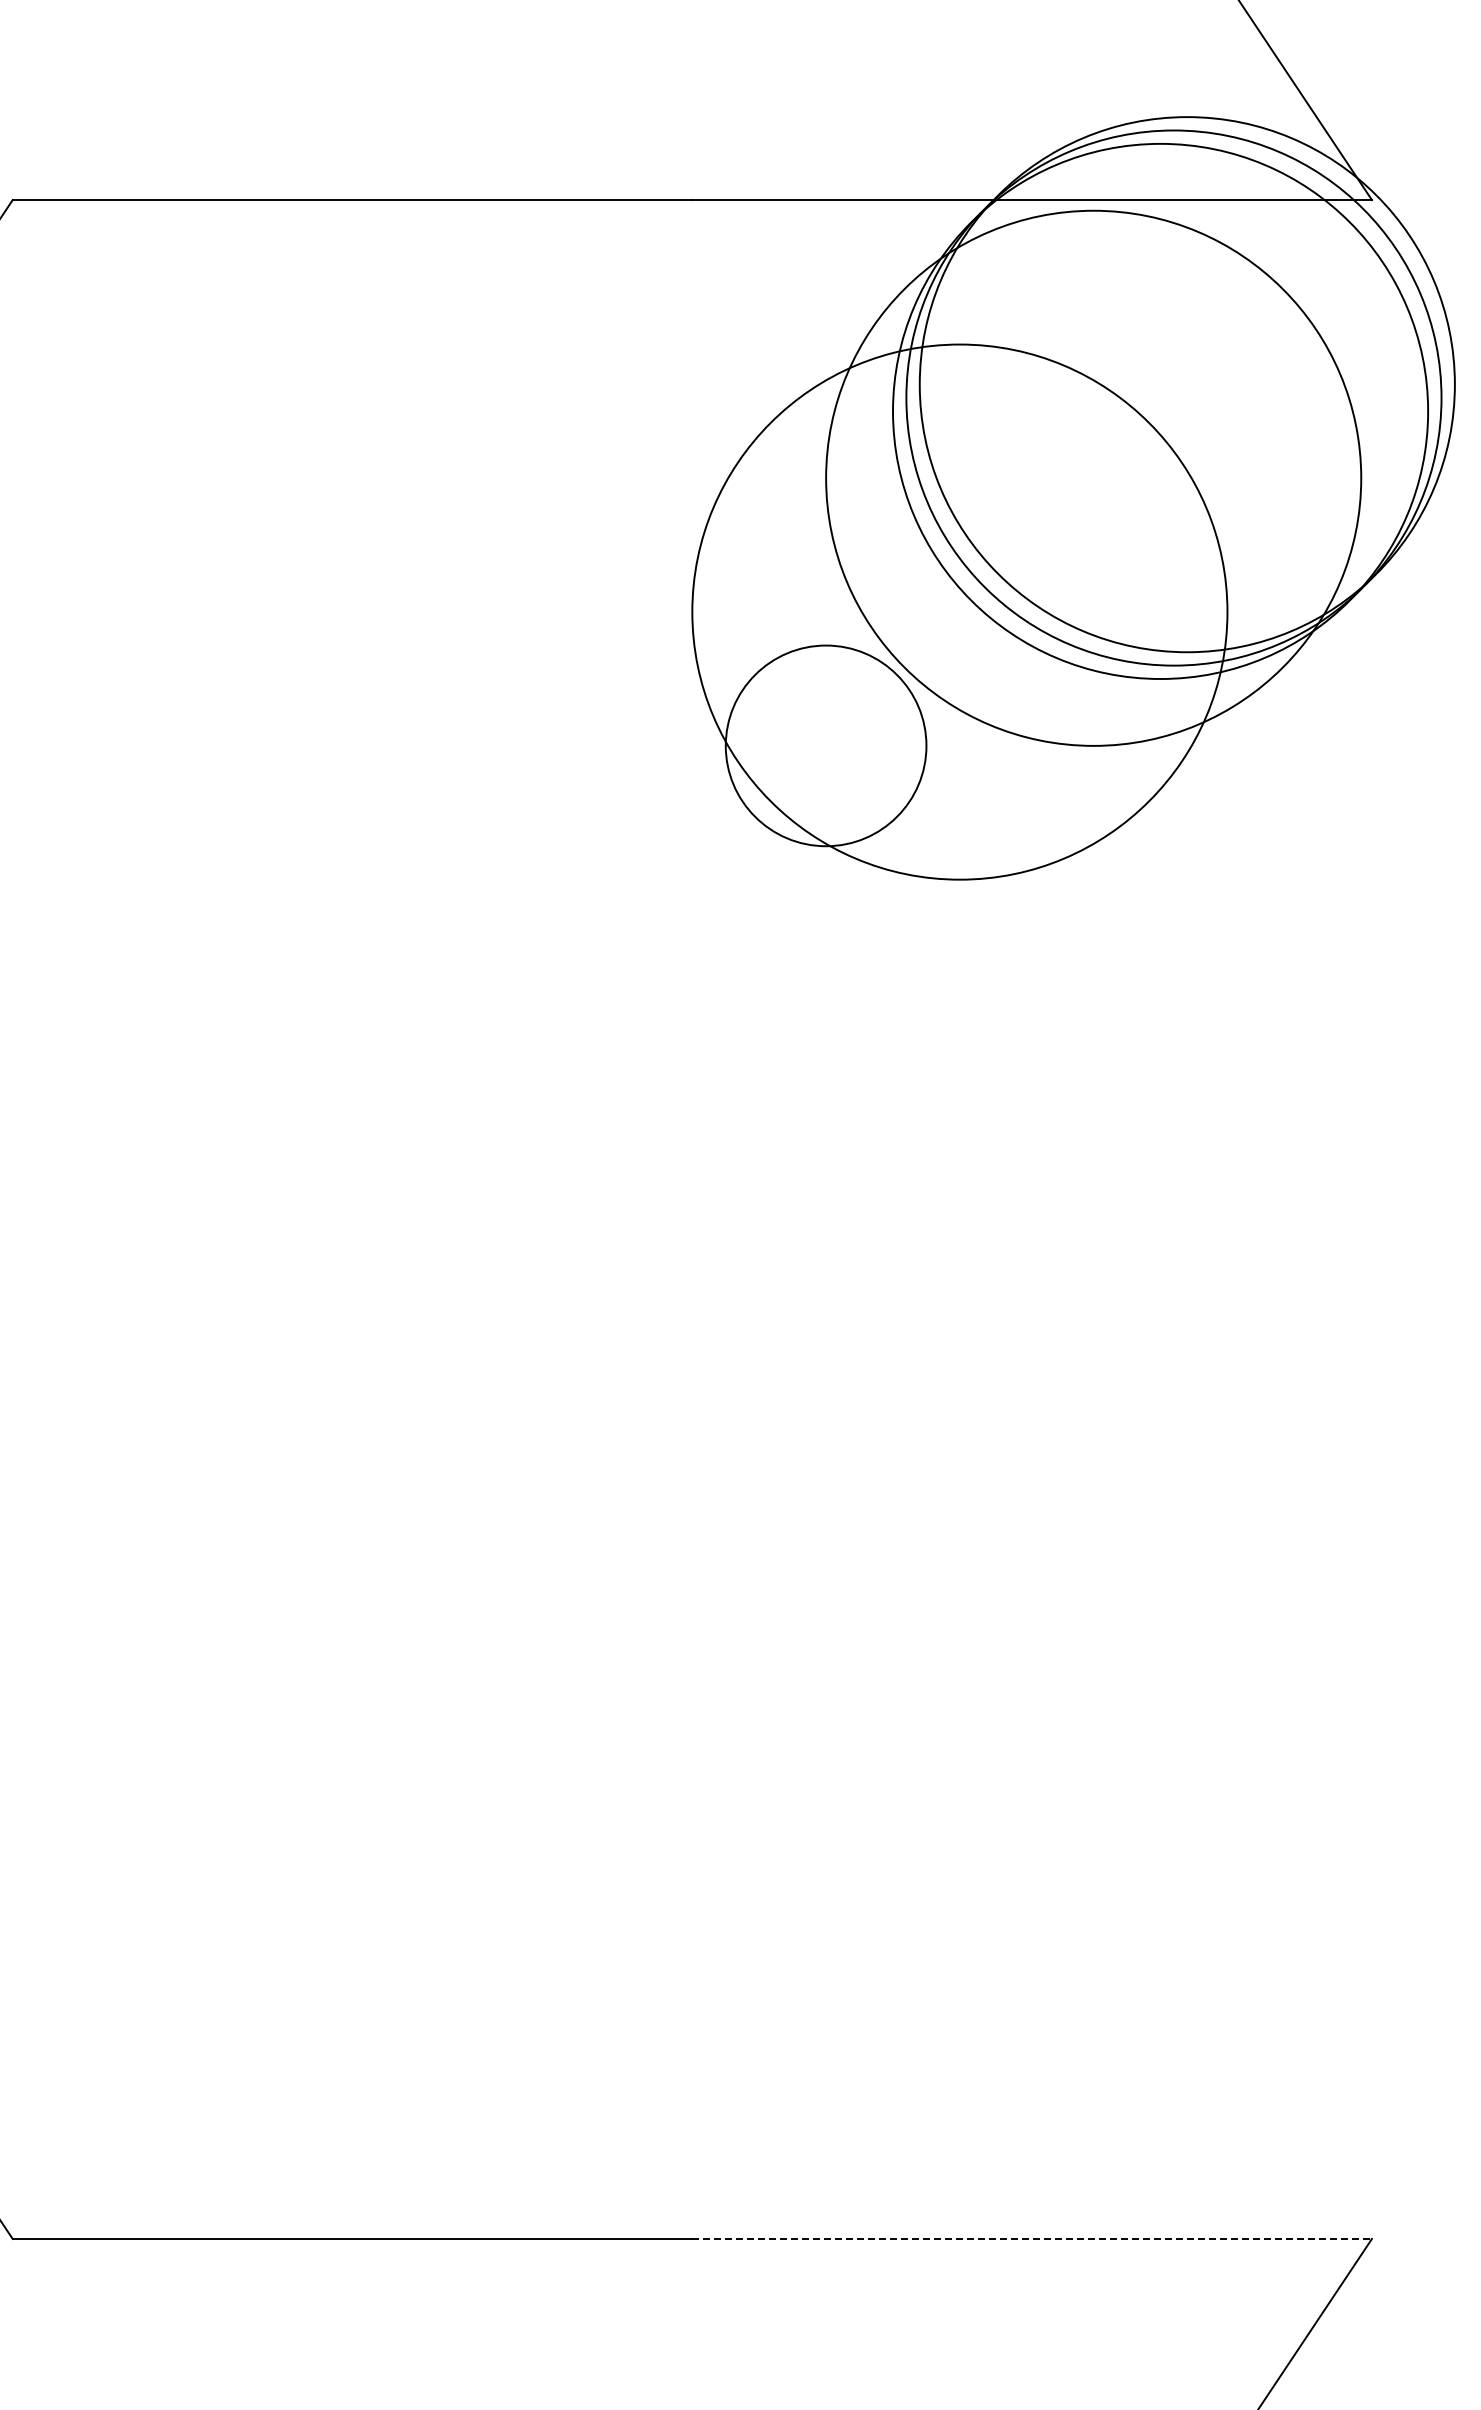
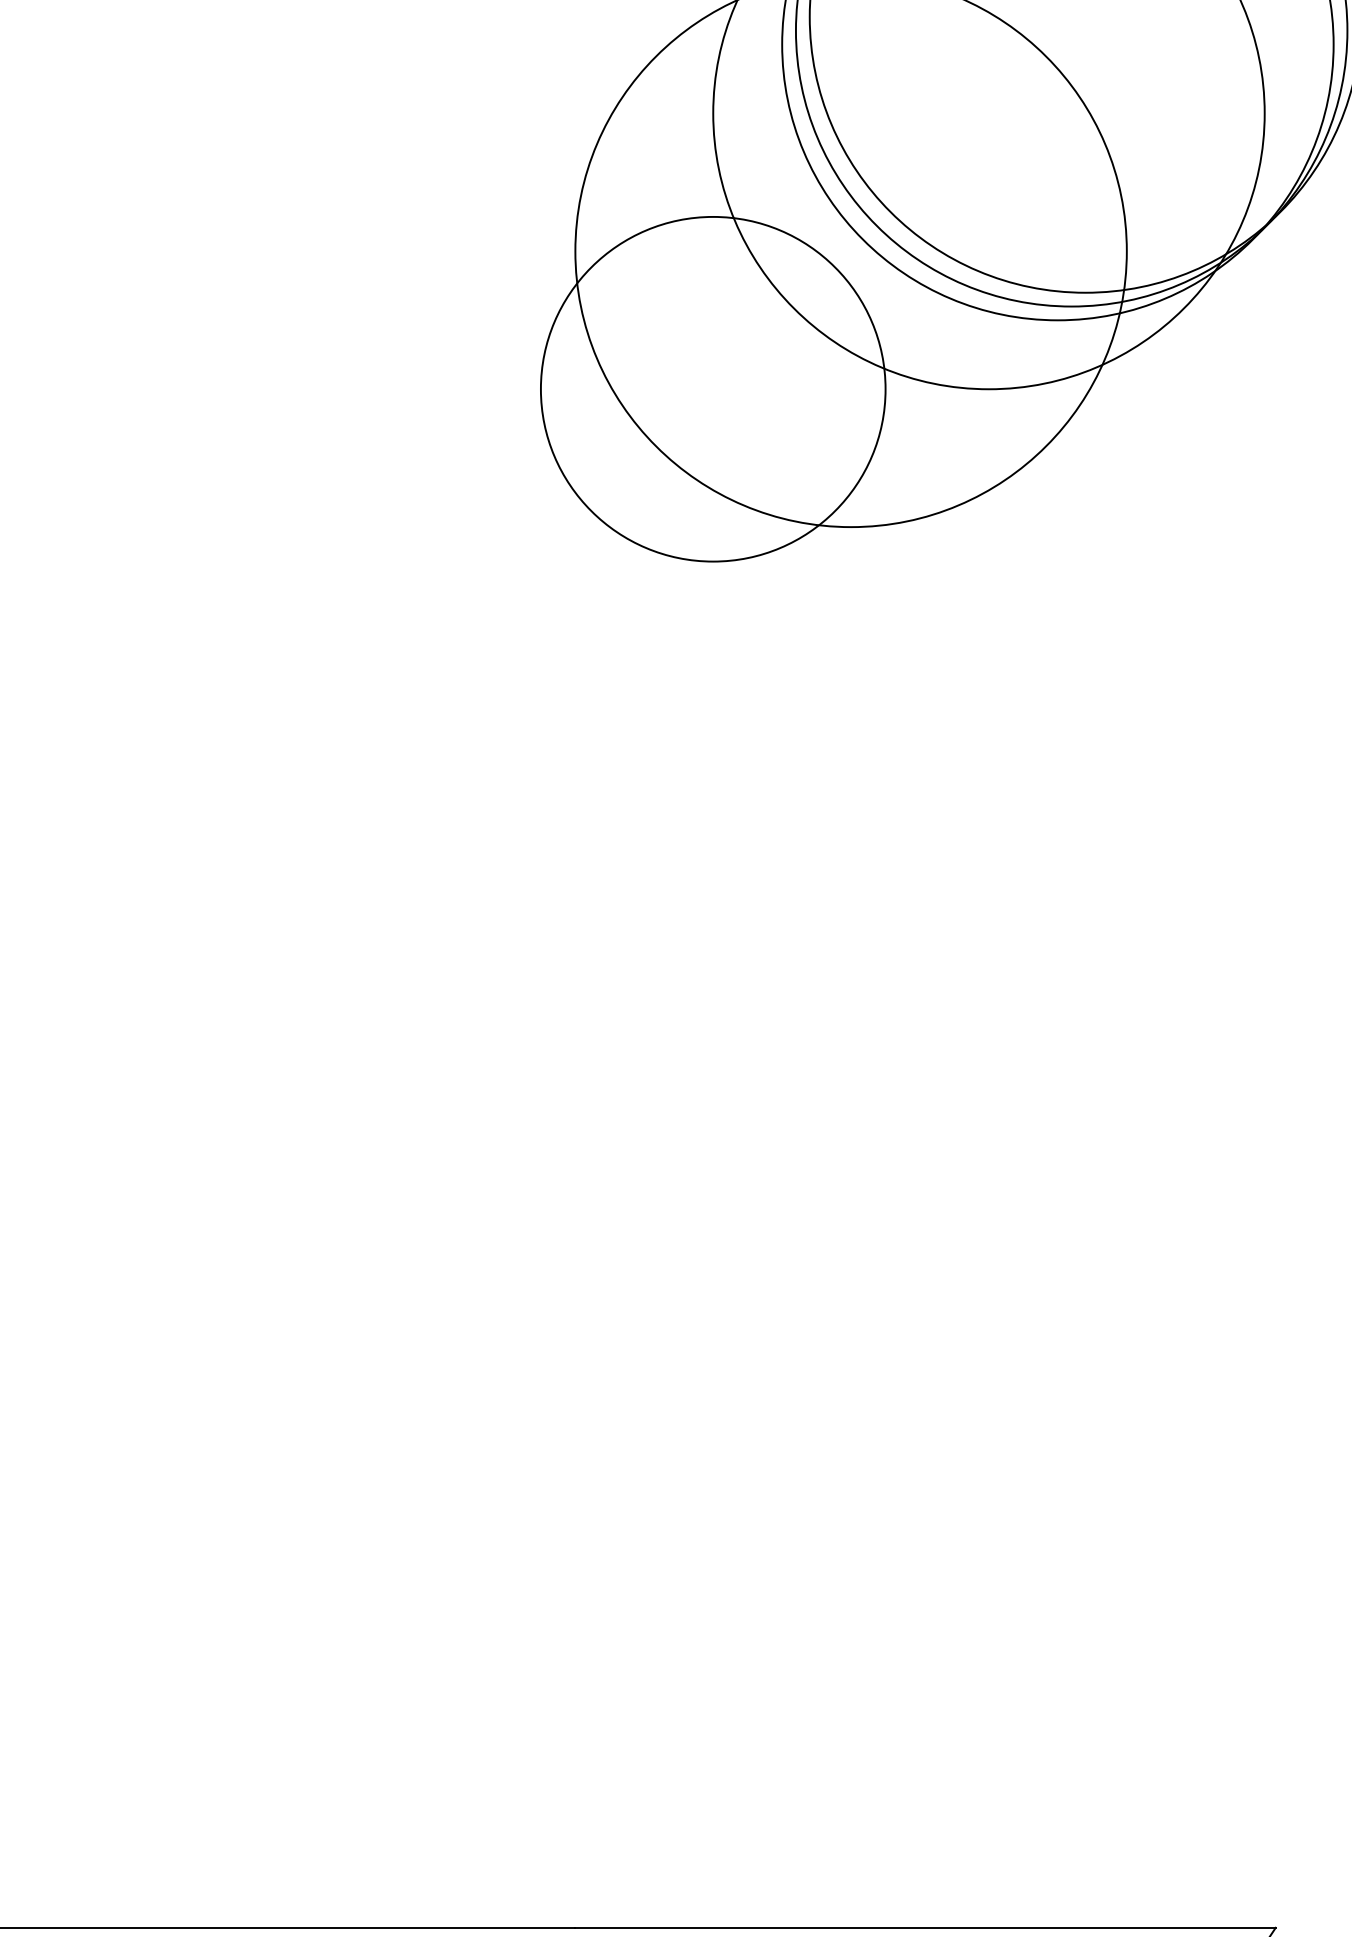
circle: (825, 745) -> (712, 388), size x1.67
line: (1032, 2238) -> (925, 1927), dashed -> solid

